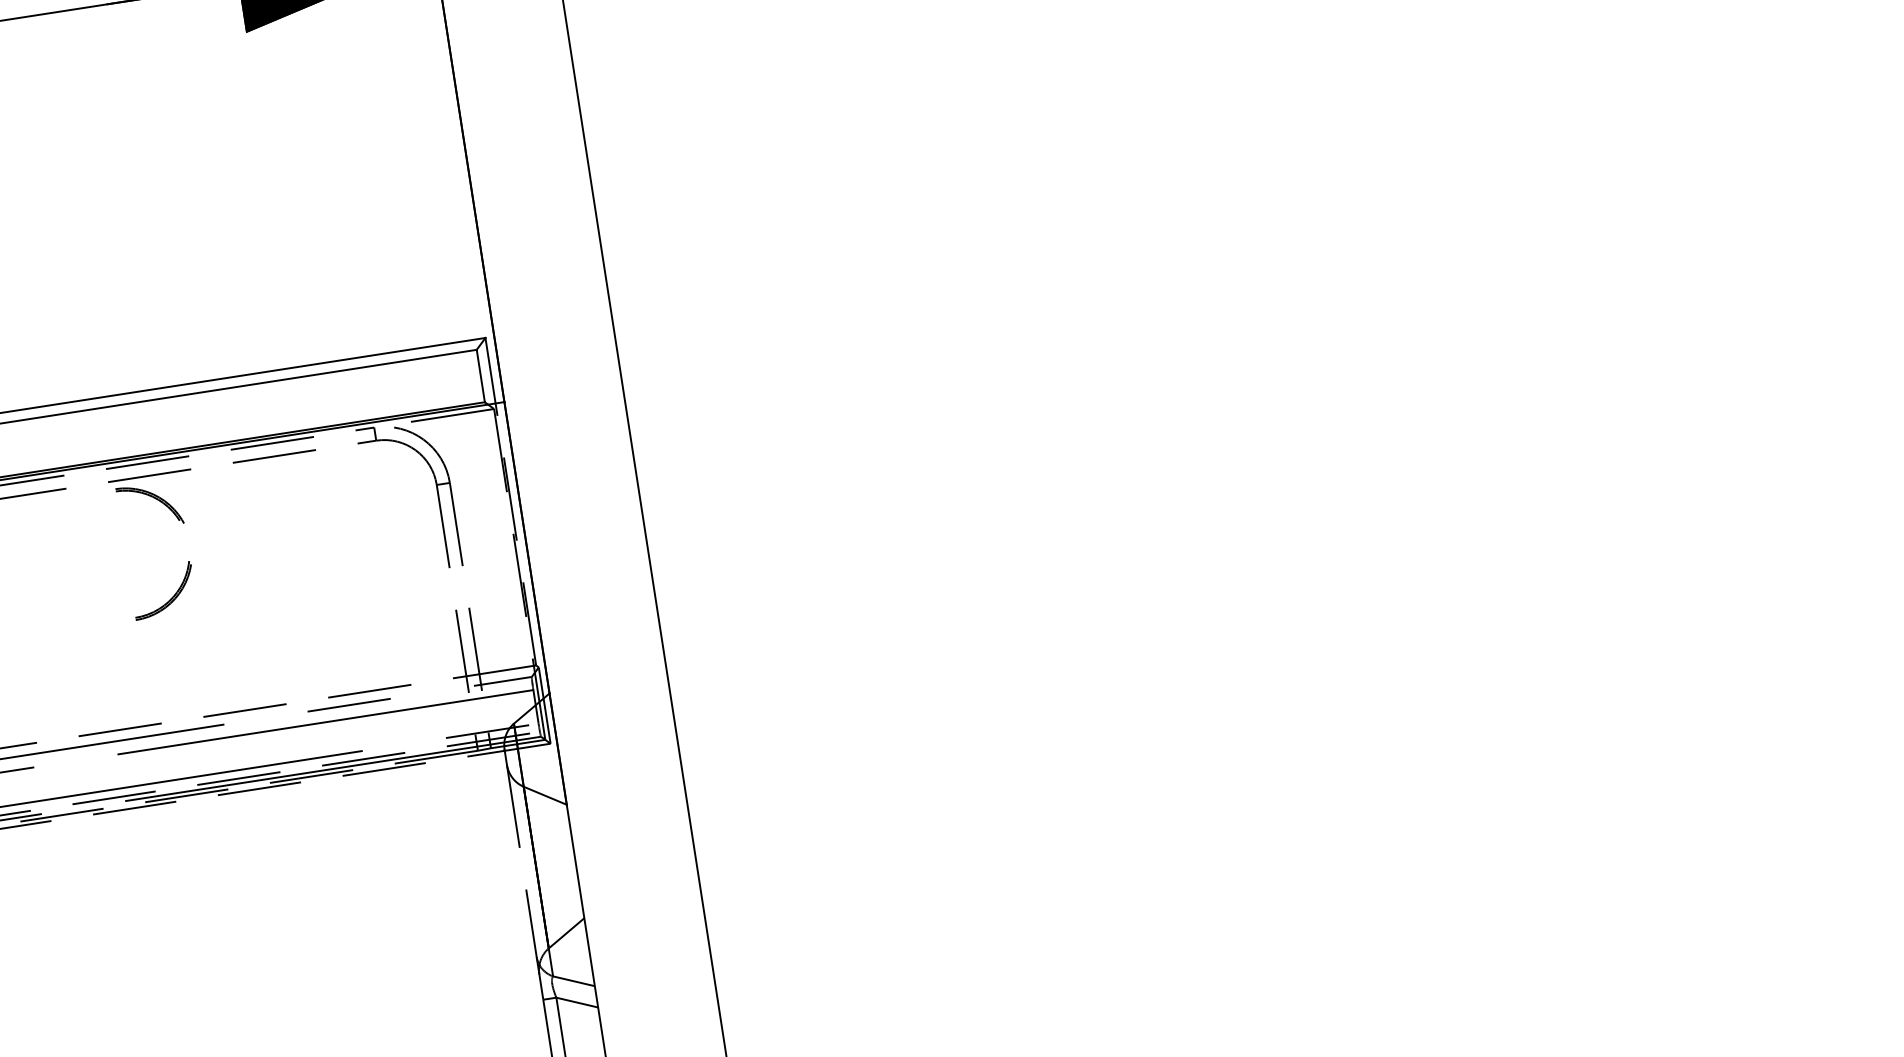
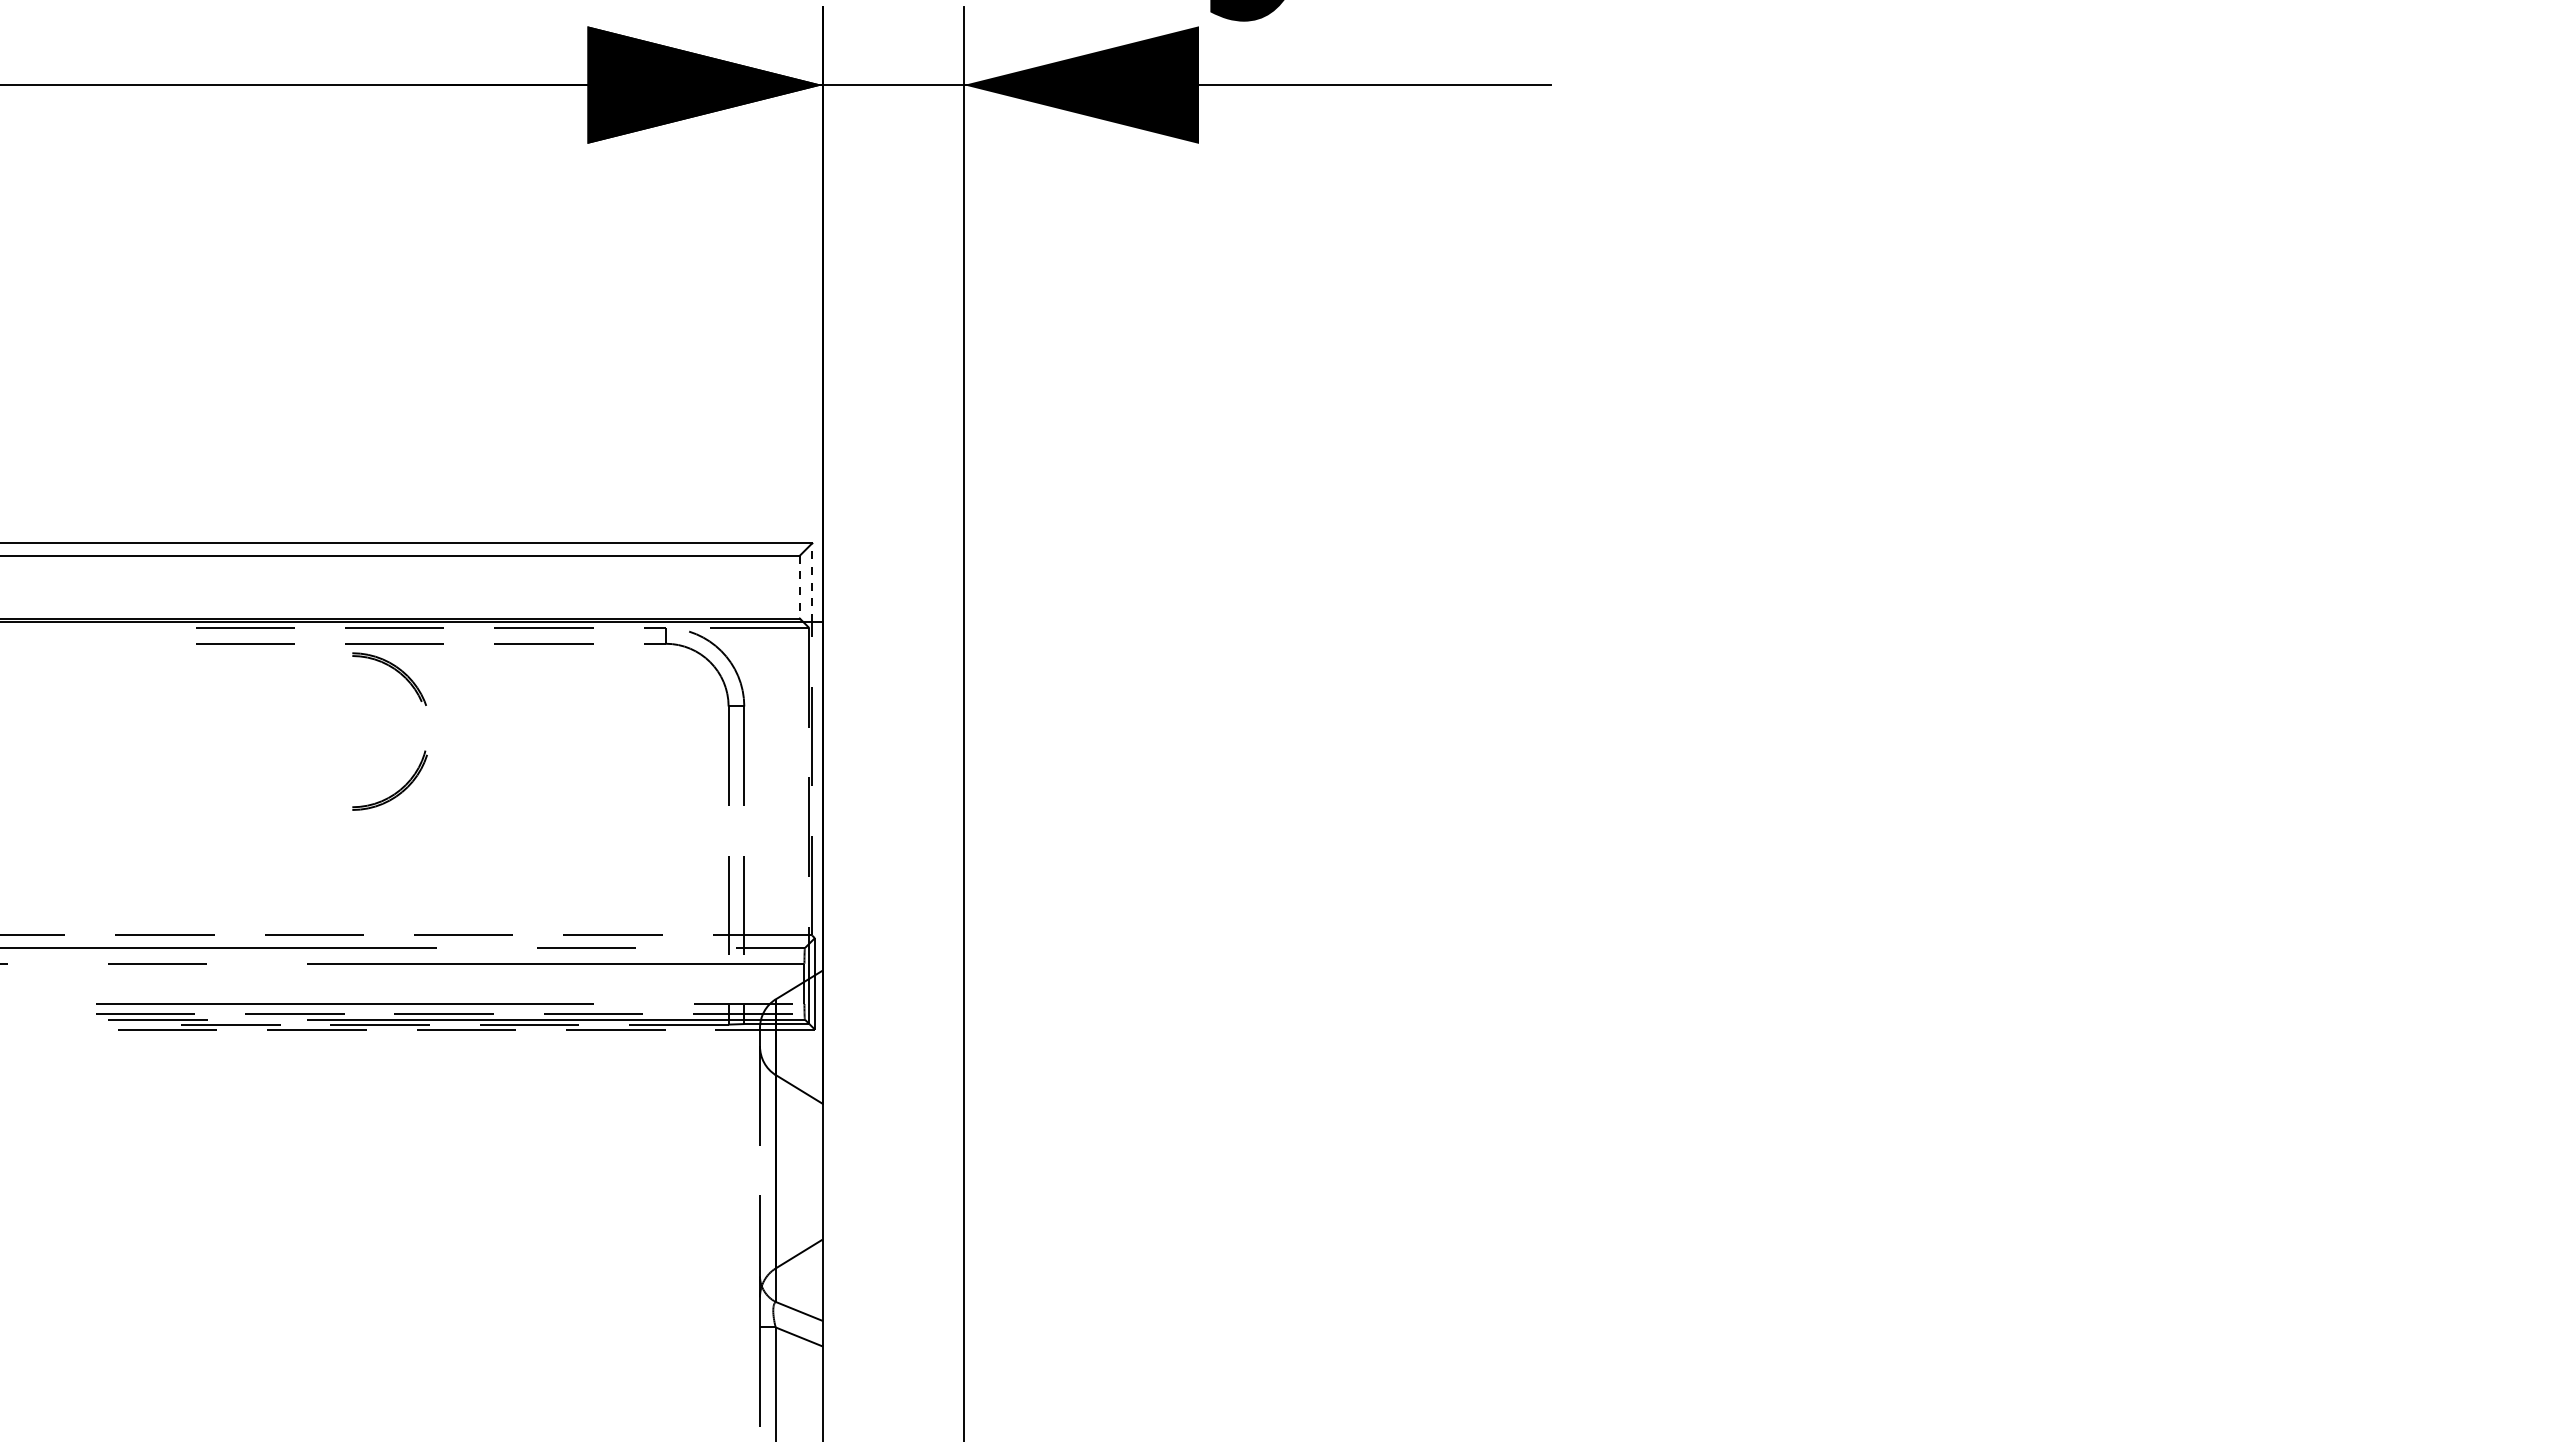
line: (490, 370) -> (812, 582), solid -> dashed
line: (480, 376) -> (799, 587), solid -> dashed

